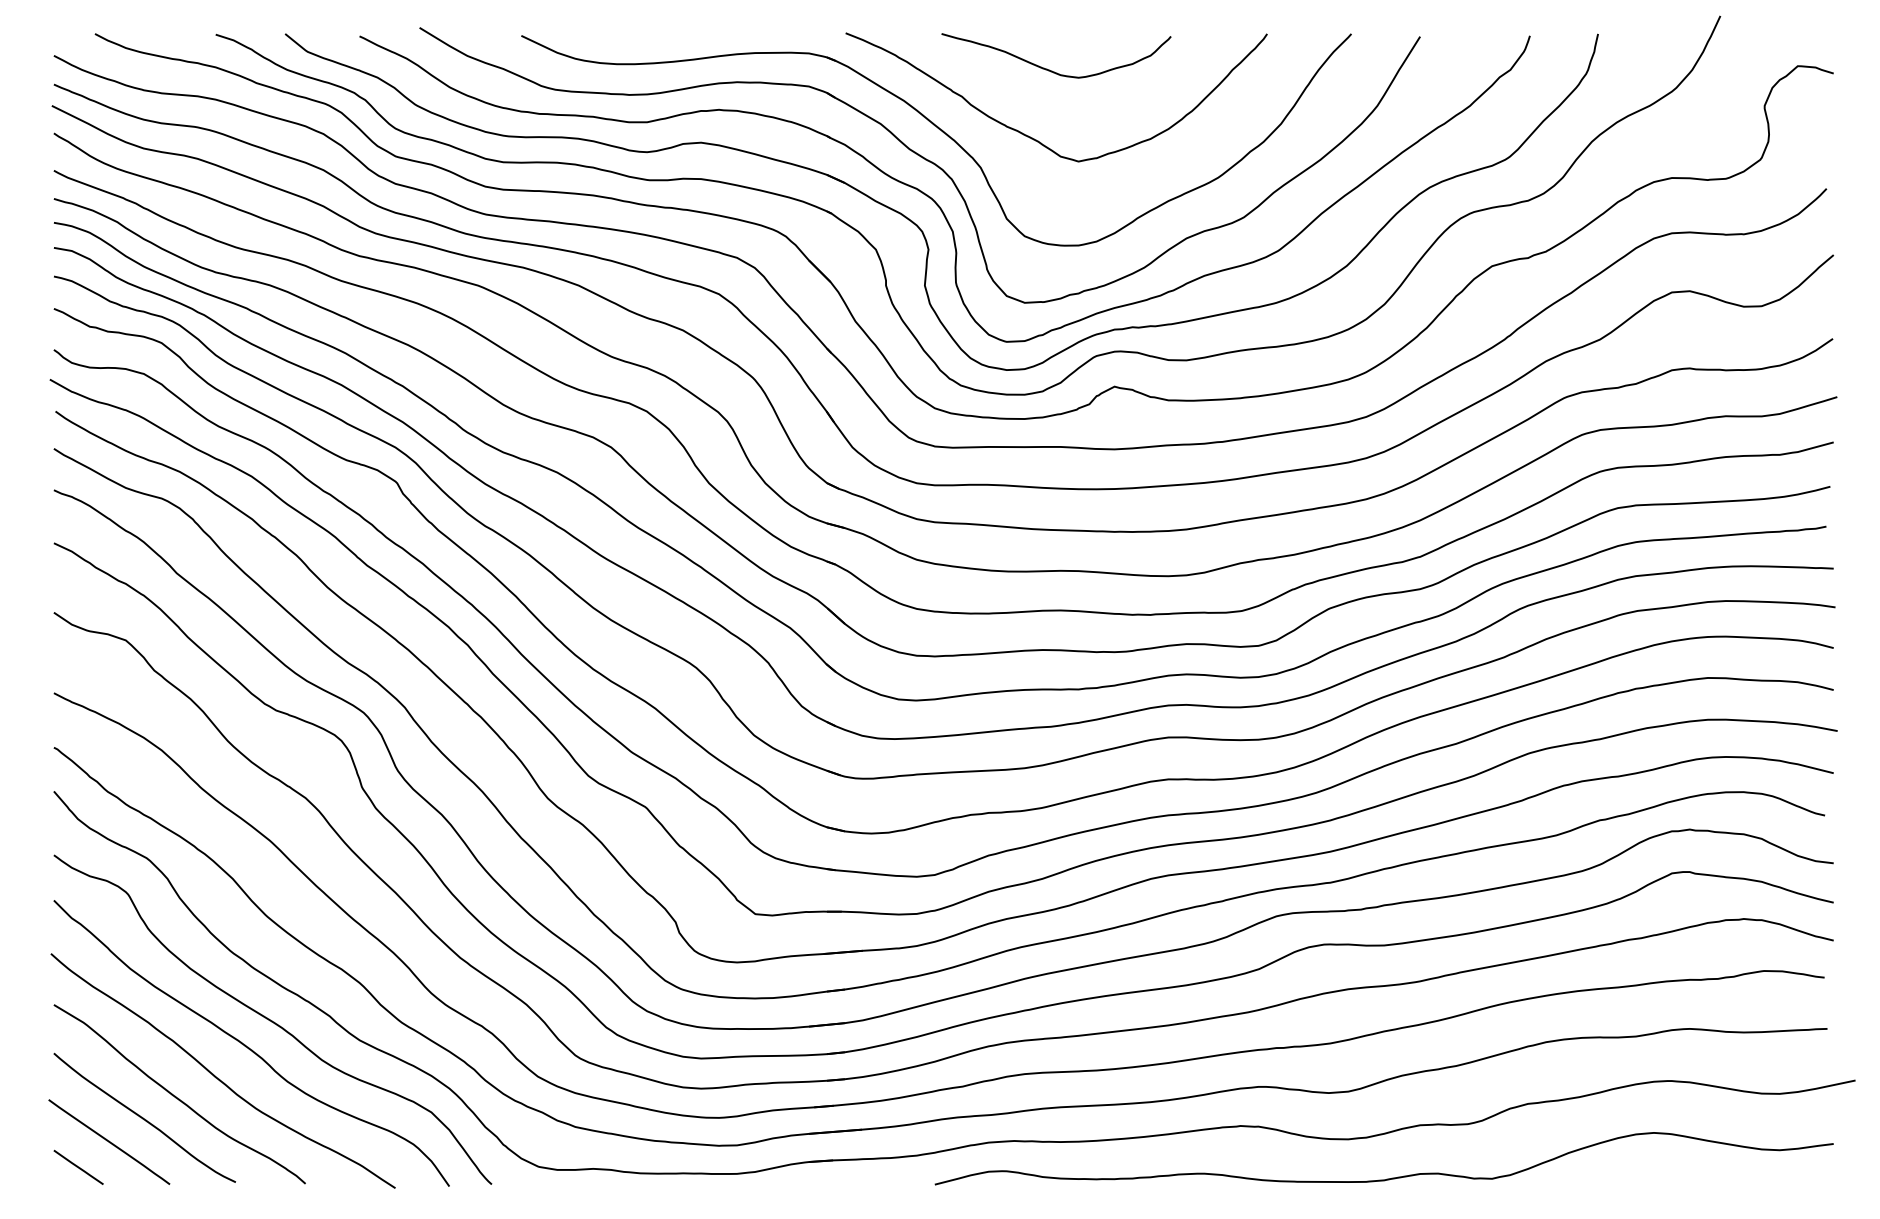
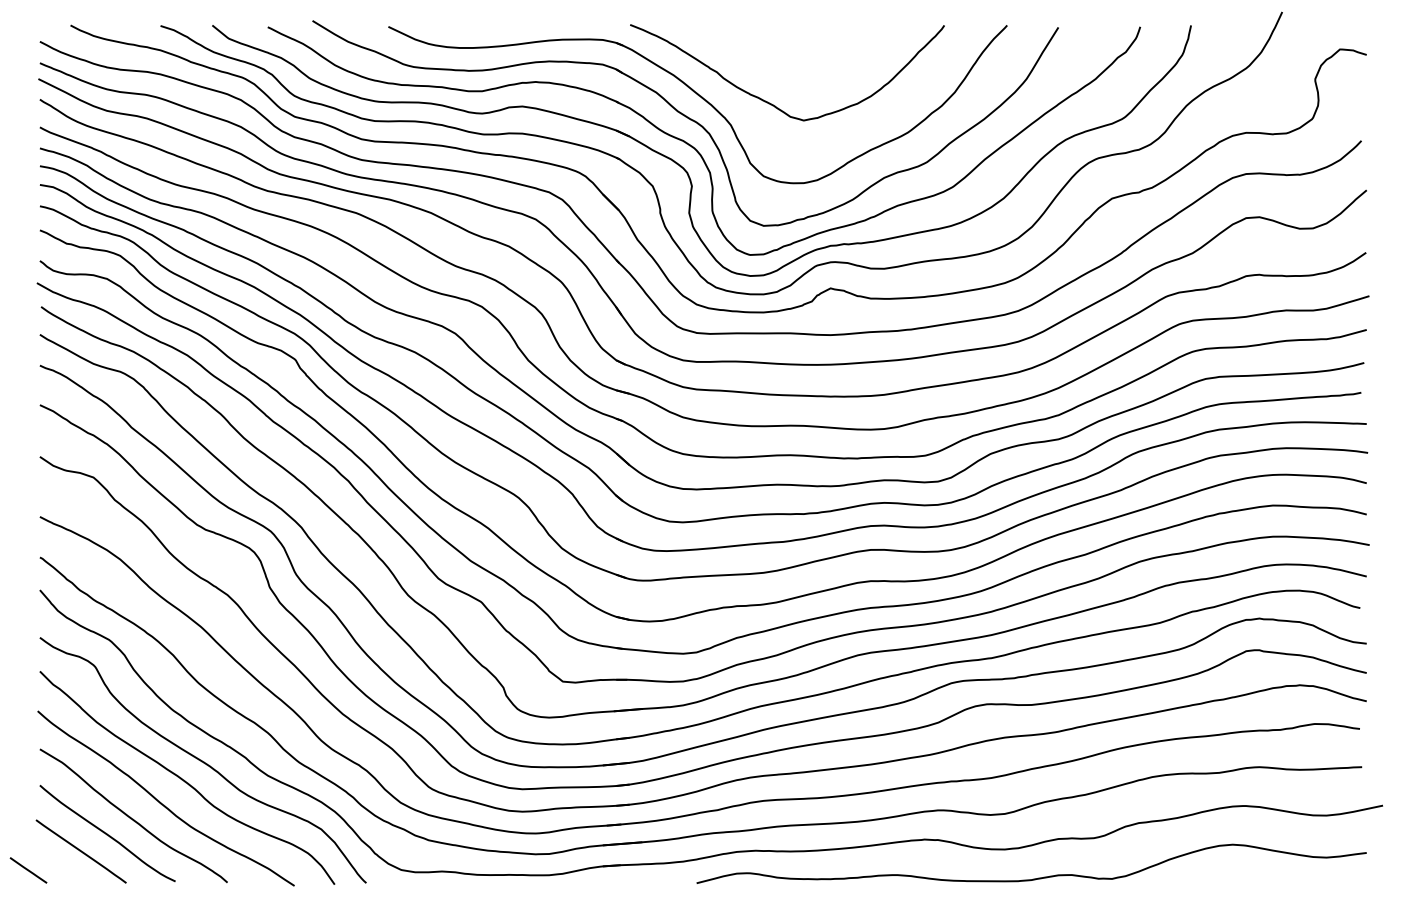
curve: (1052, 70) -> (784, 52), removed
line: (78, 1166) -> (28, 869), moved

